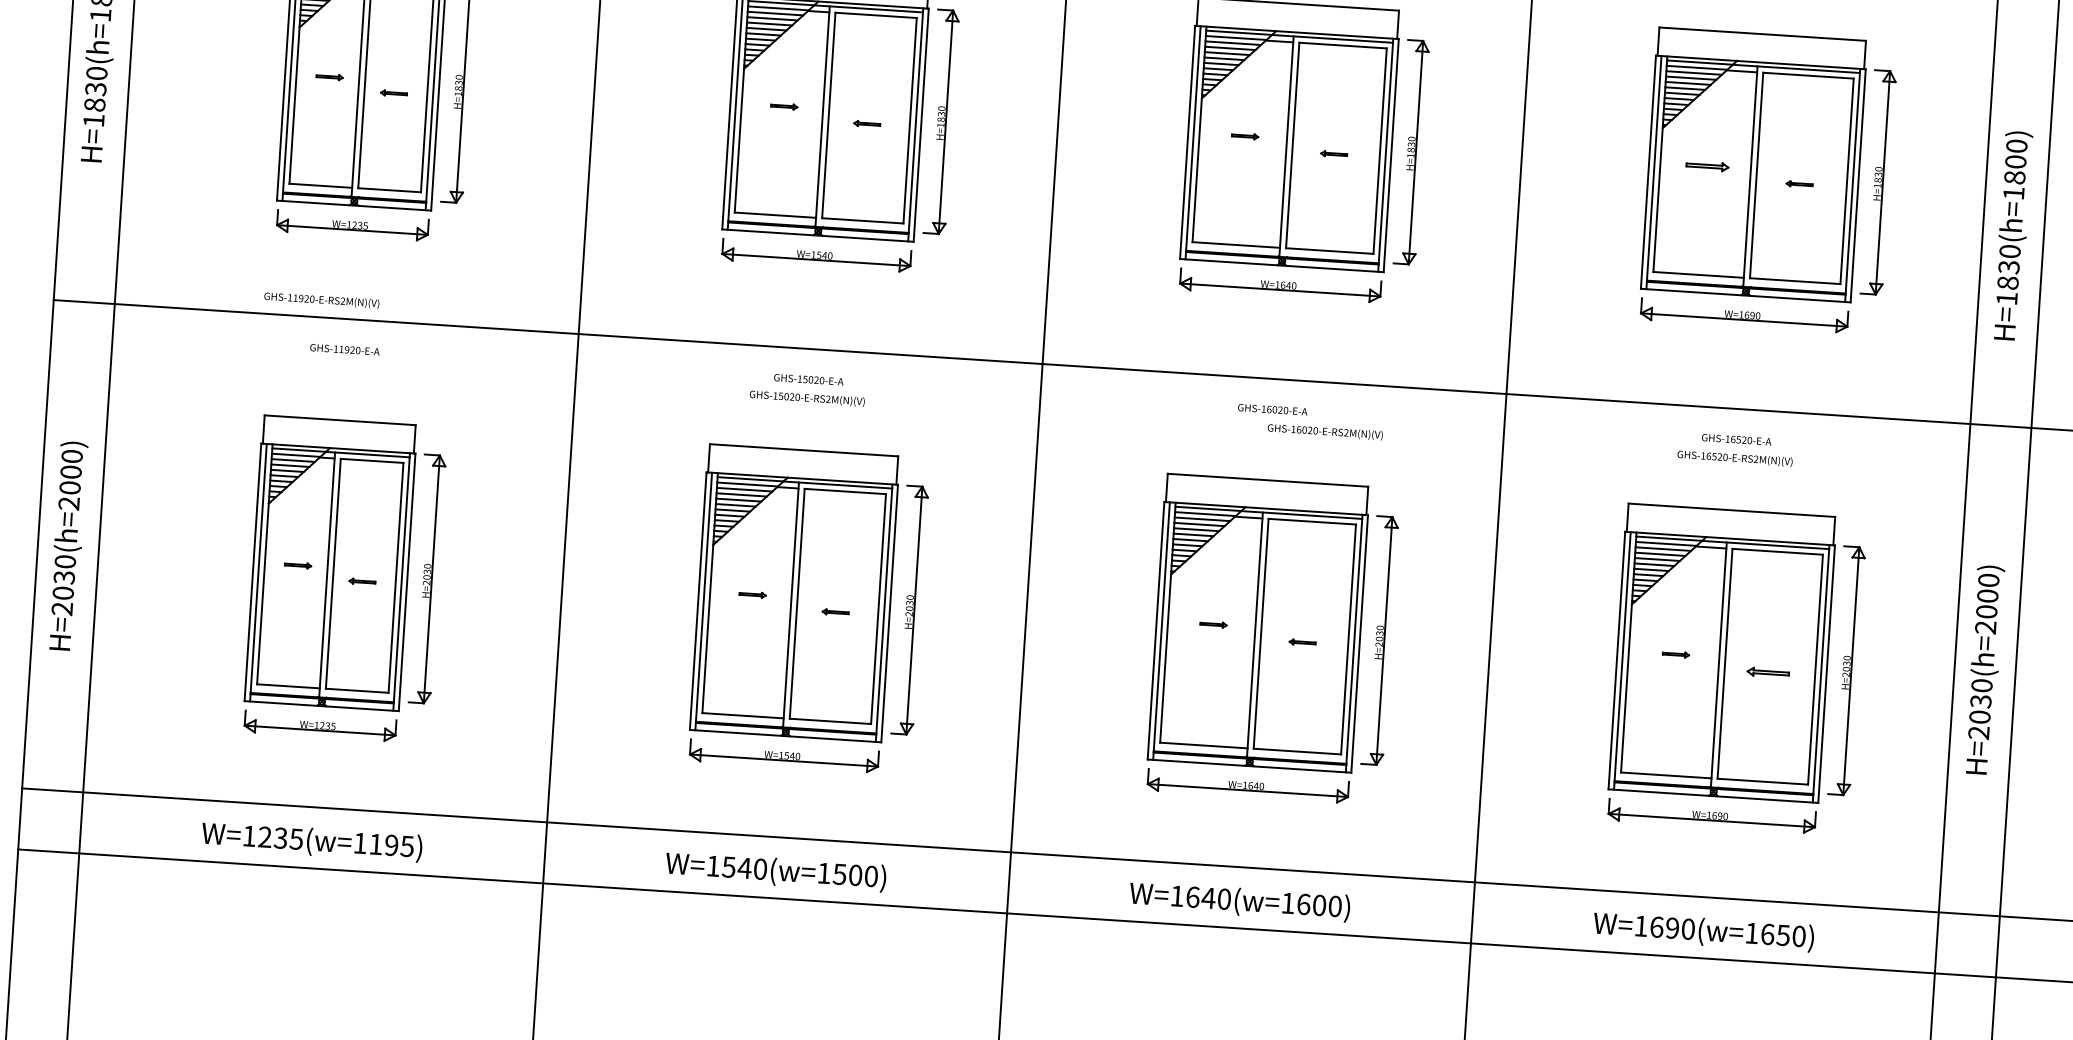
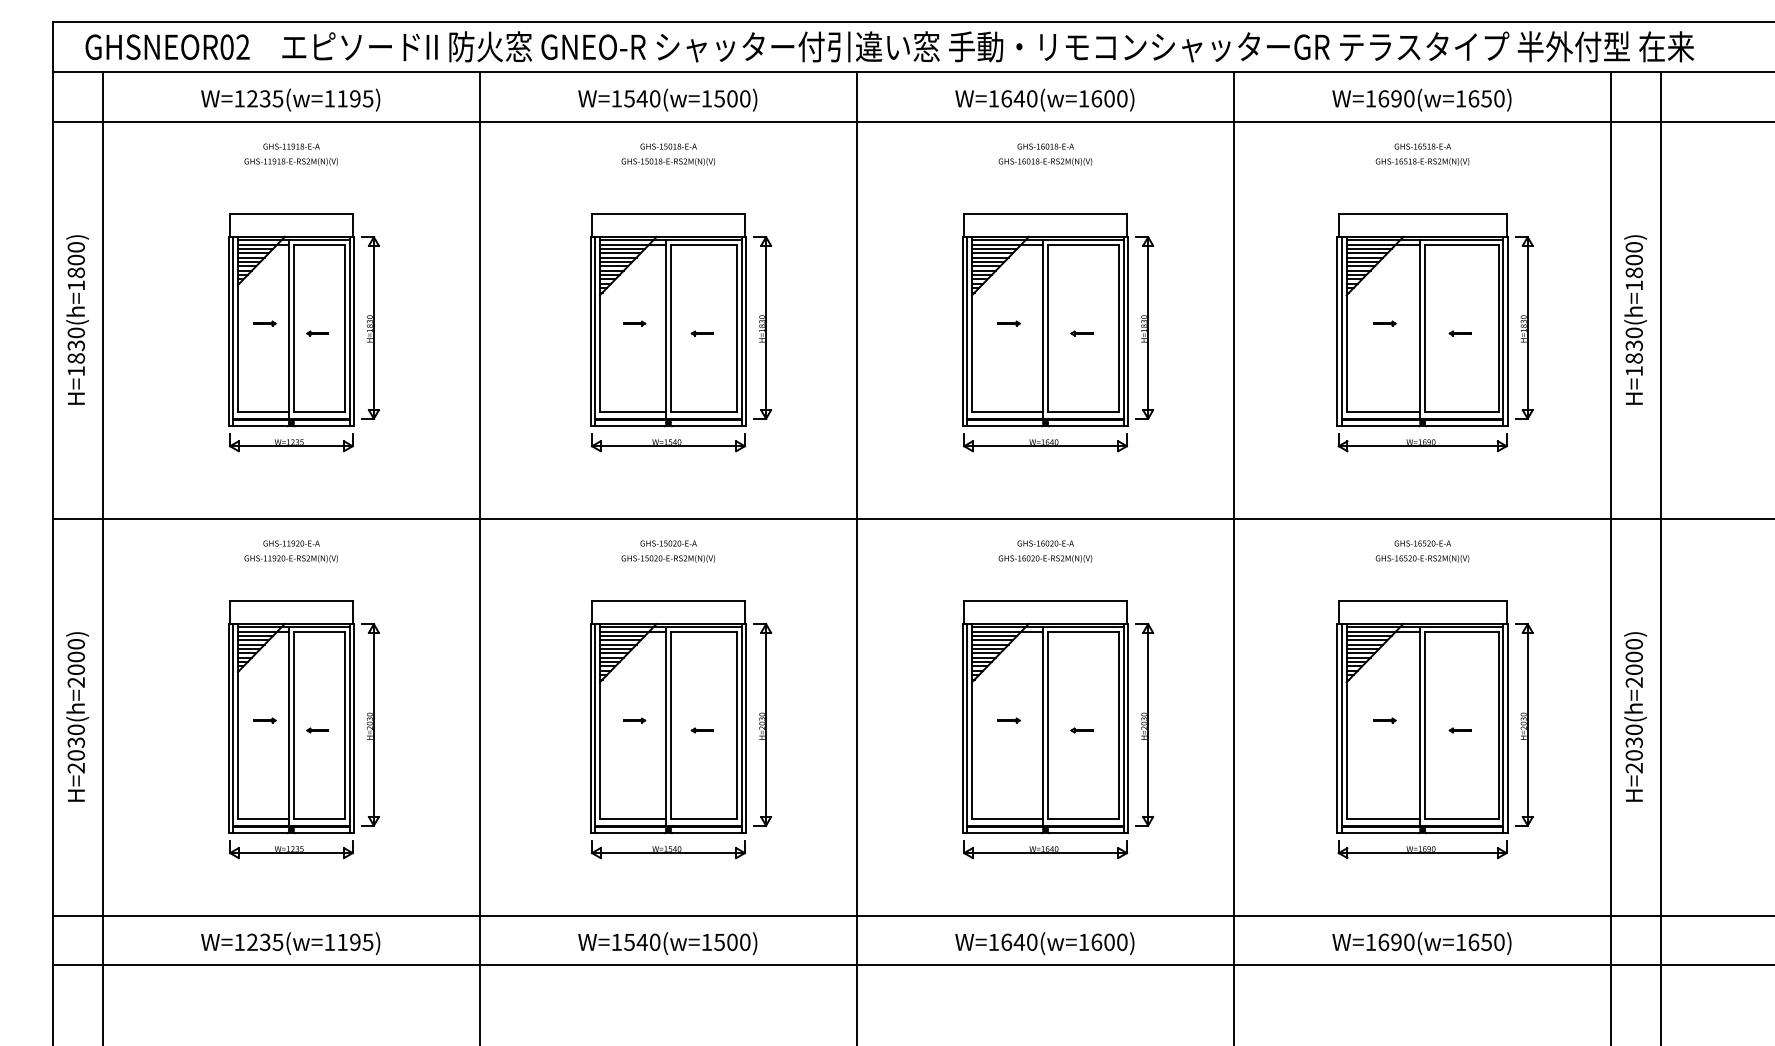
part: (1707, 165) -> (1384, 323), size x0.62
text: (2012, 235) -> (1635, 319), moved
text: (320, 299) -> (290, 558), moved
text: (1325, 431) -> (1045, 558), moved
part: (1766, 672) -> (1459, 730), size x0.62

